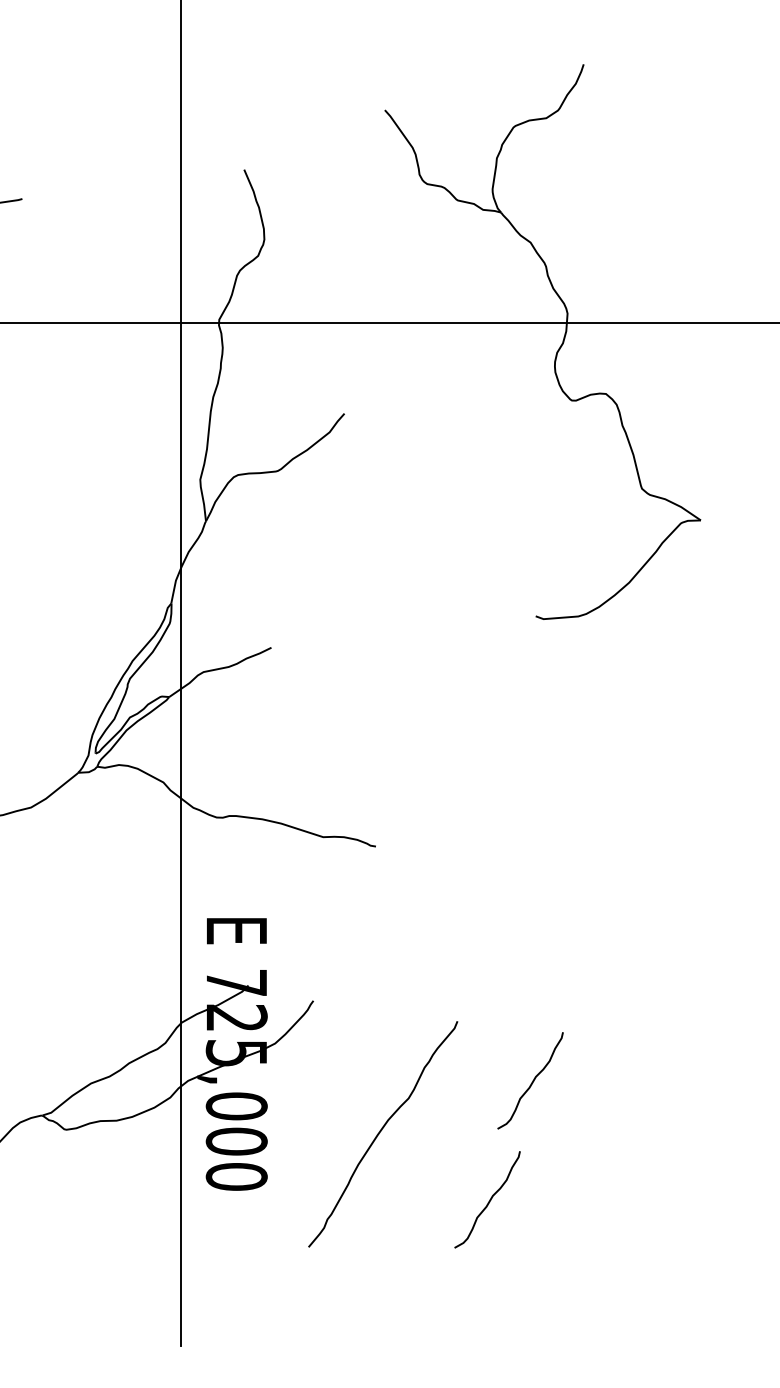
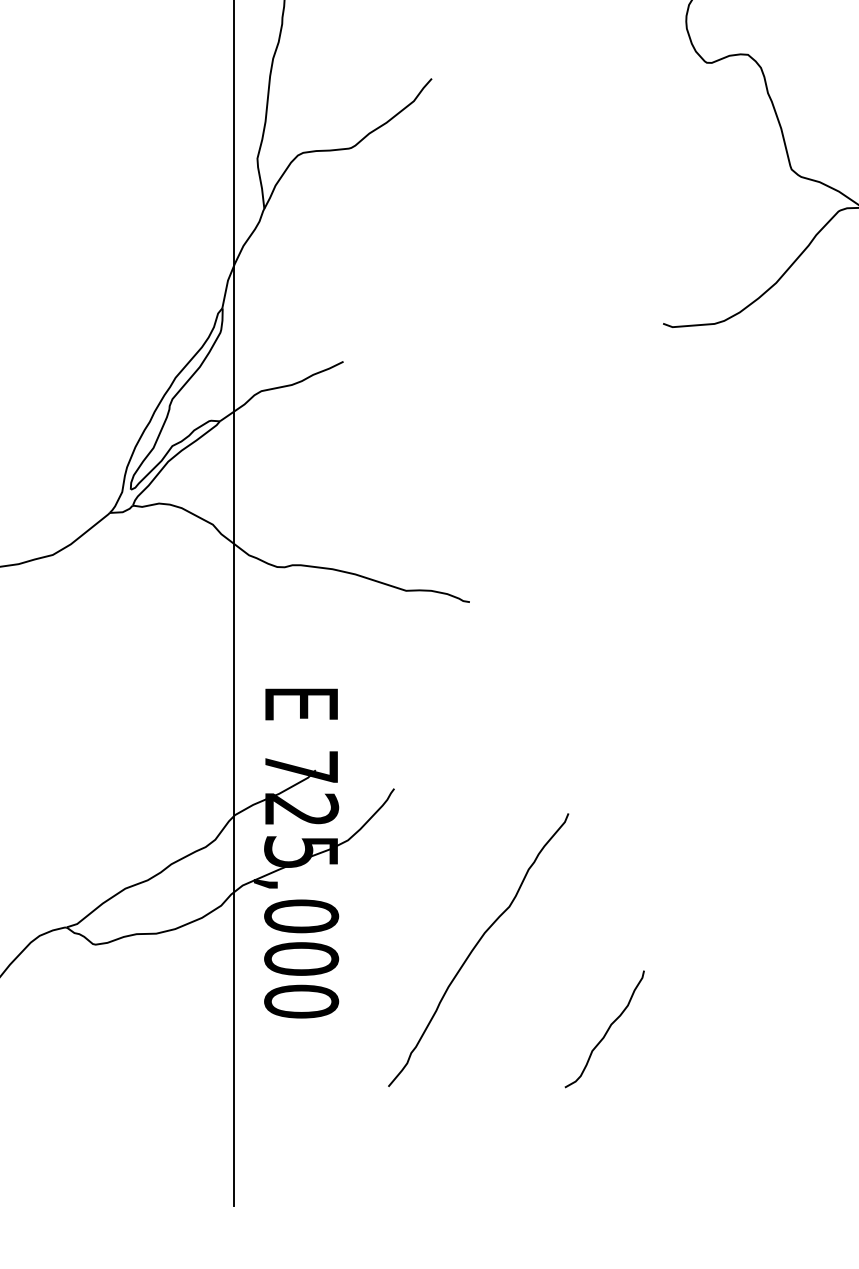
curve: (532, 1080) -> (659, 885), removed

